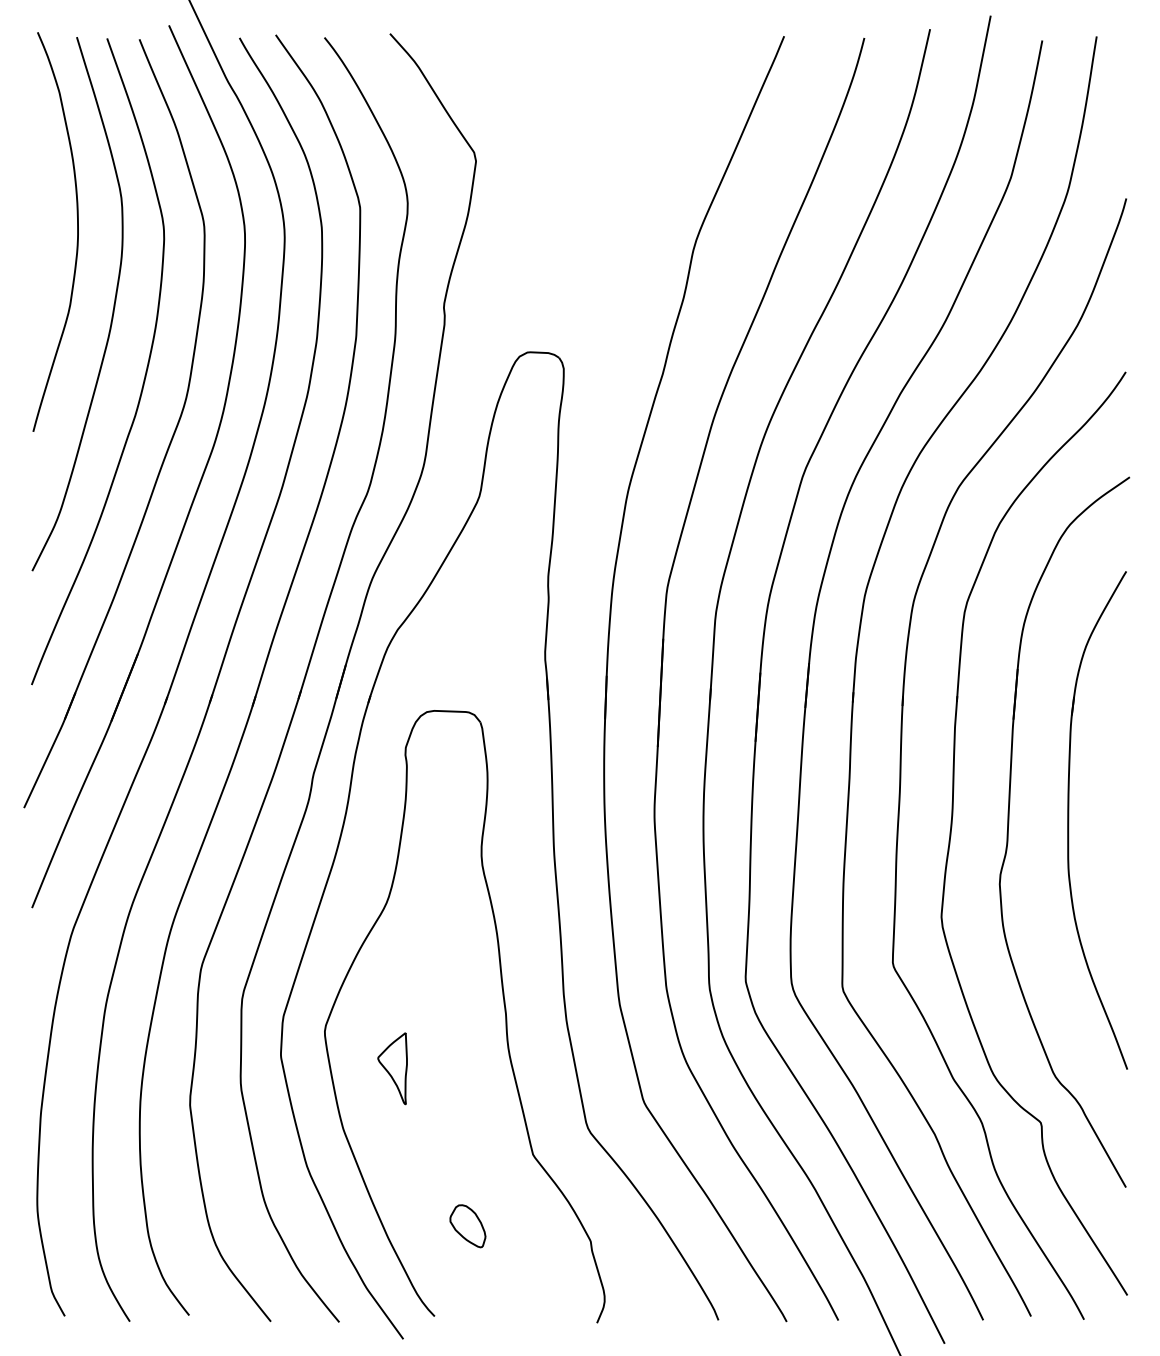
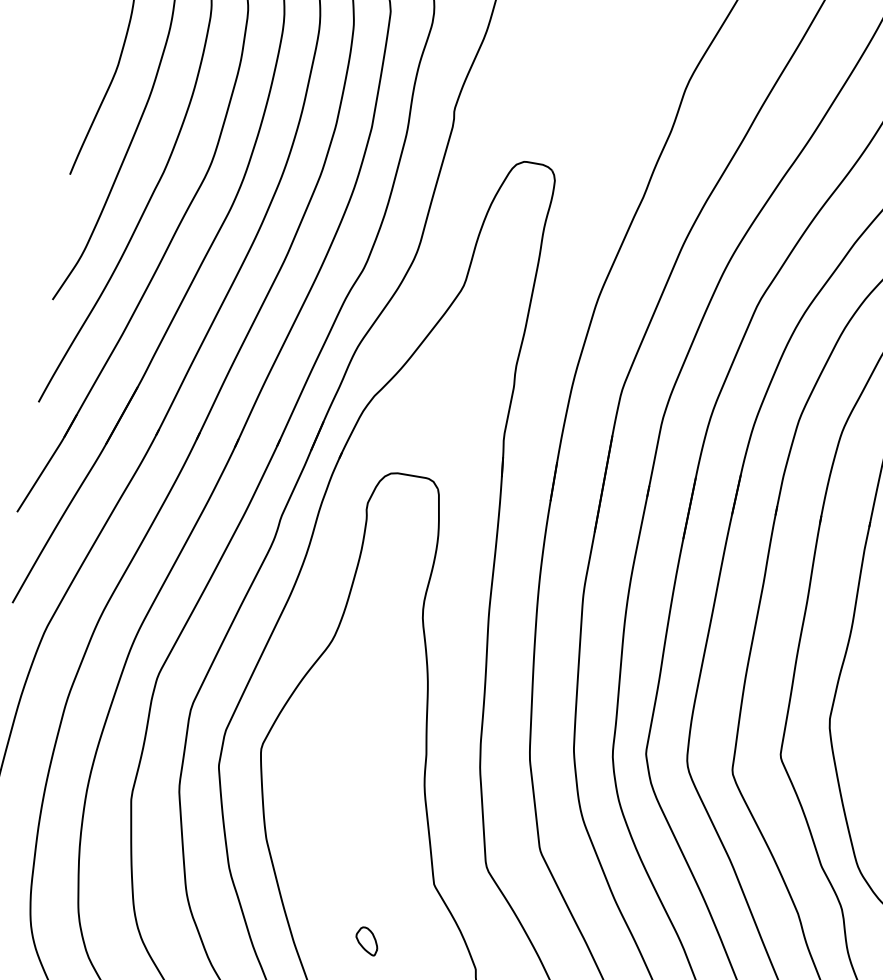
part: (392, 1068) -> (317, 790), removed
part: (467, 1226) -> (366, 941), size x0.7

